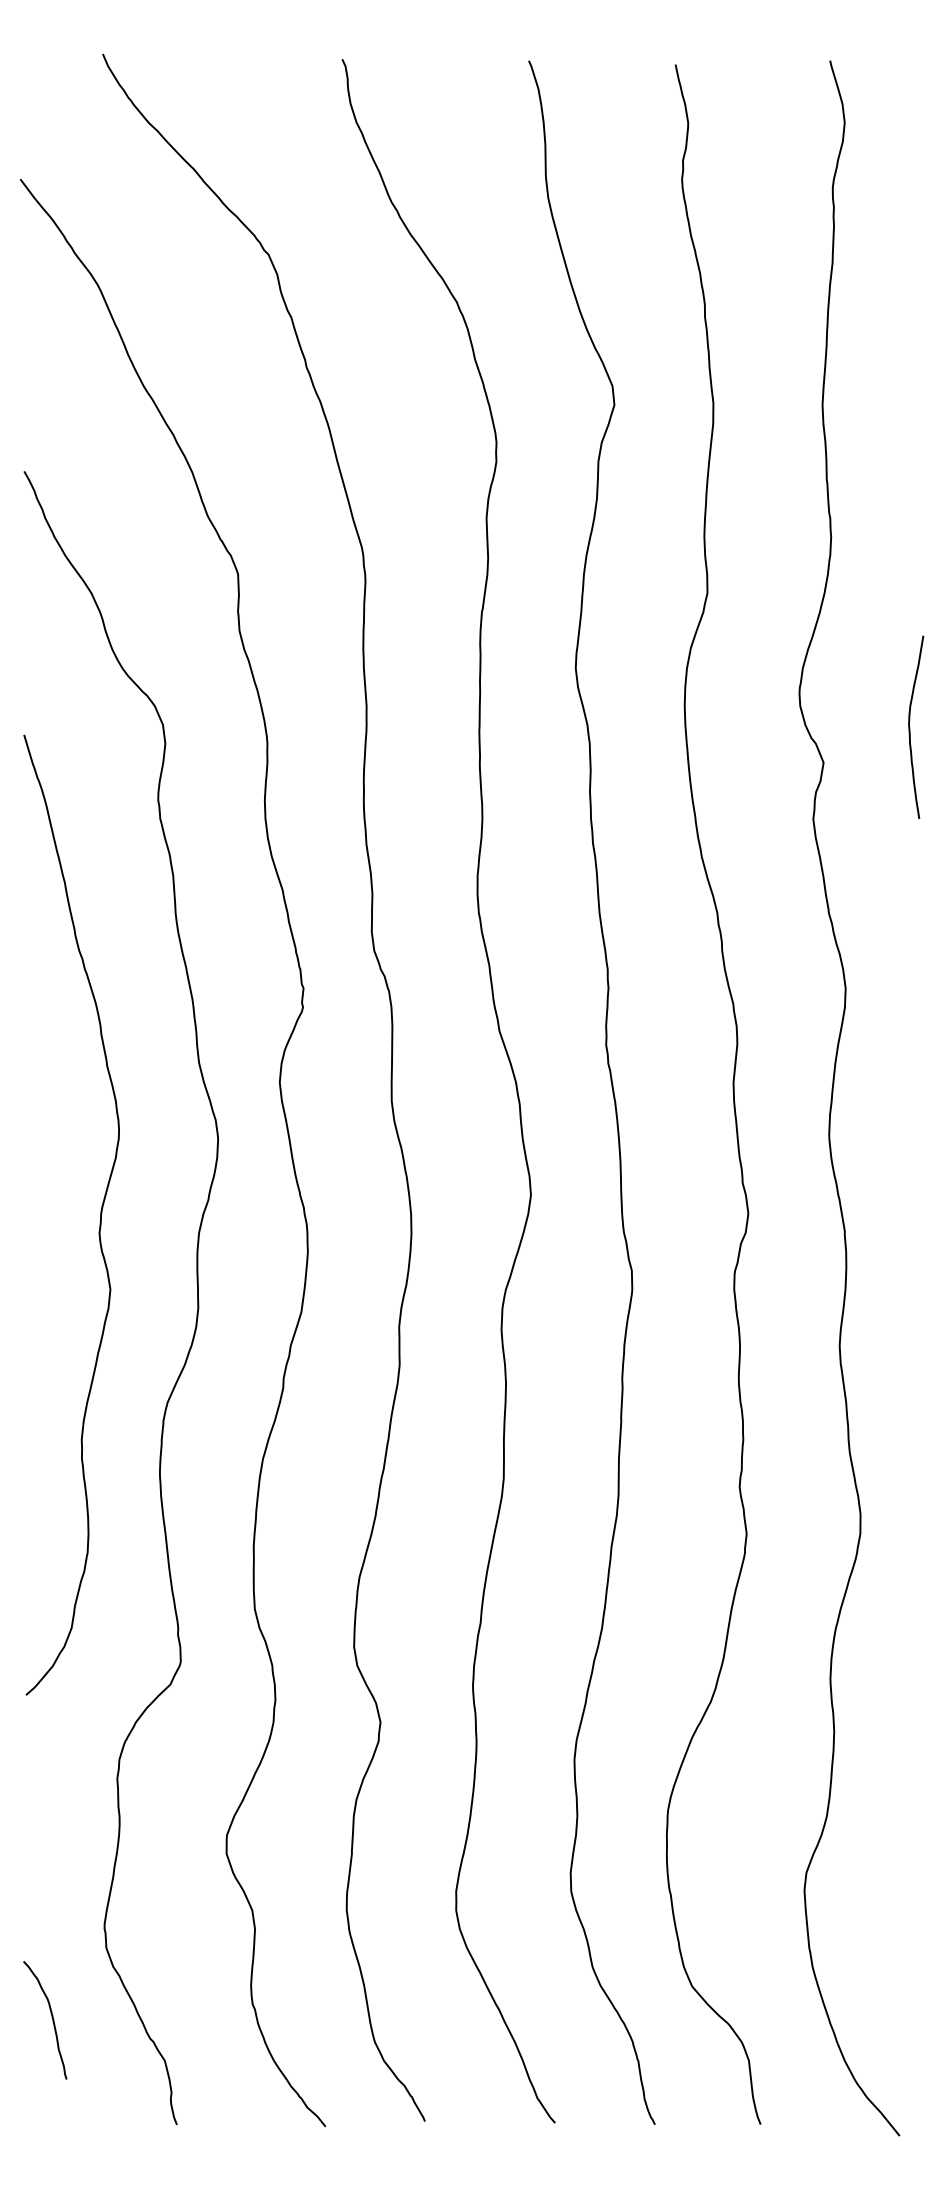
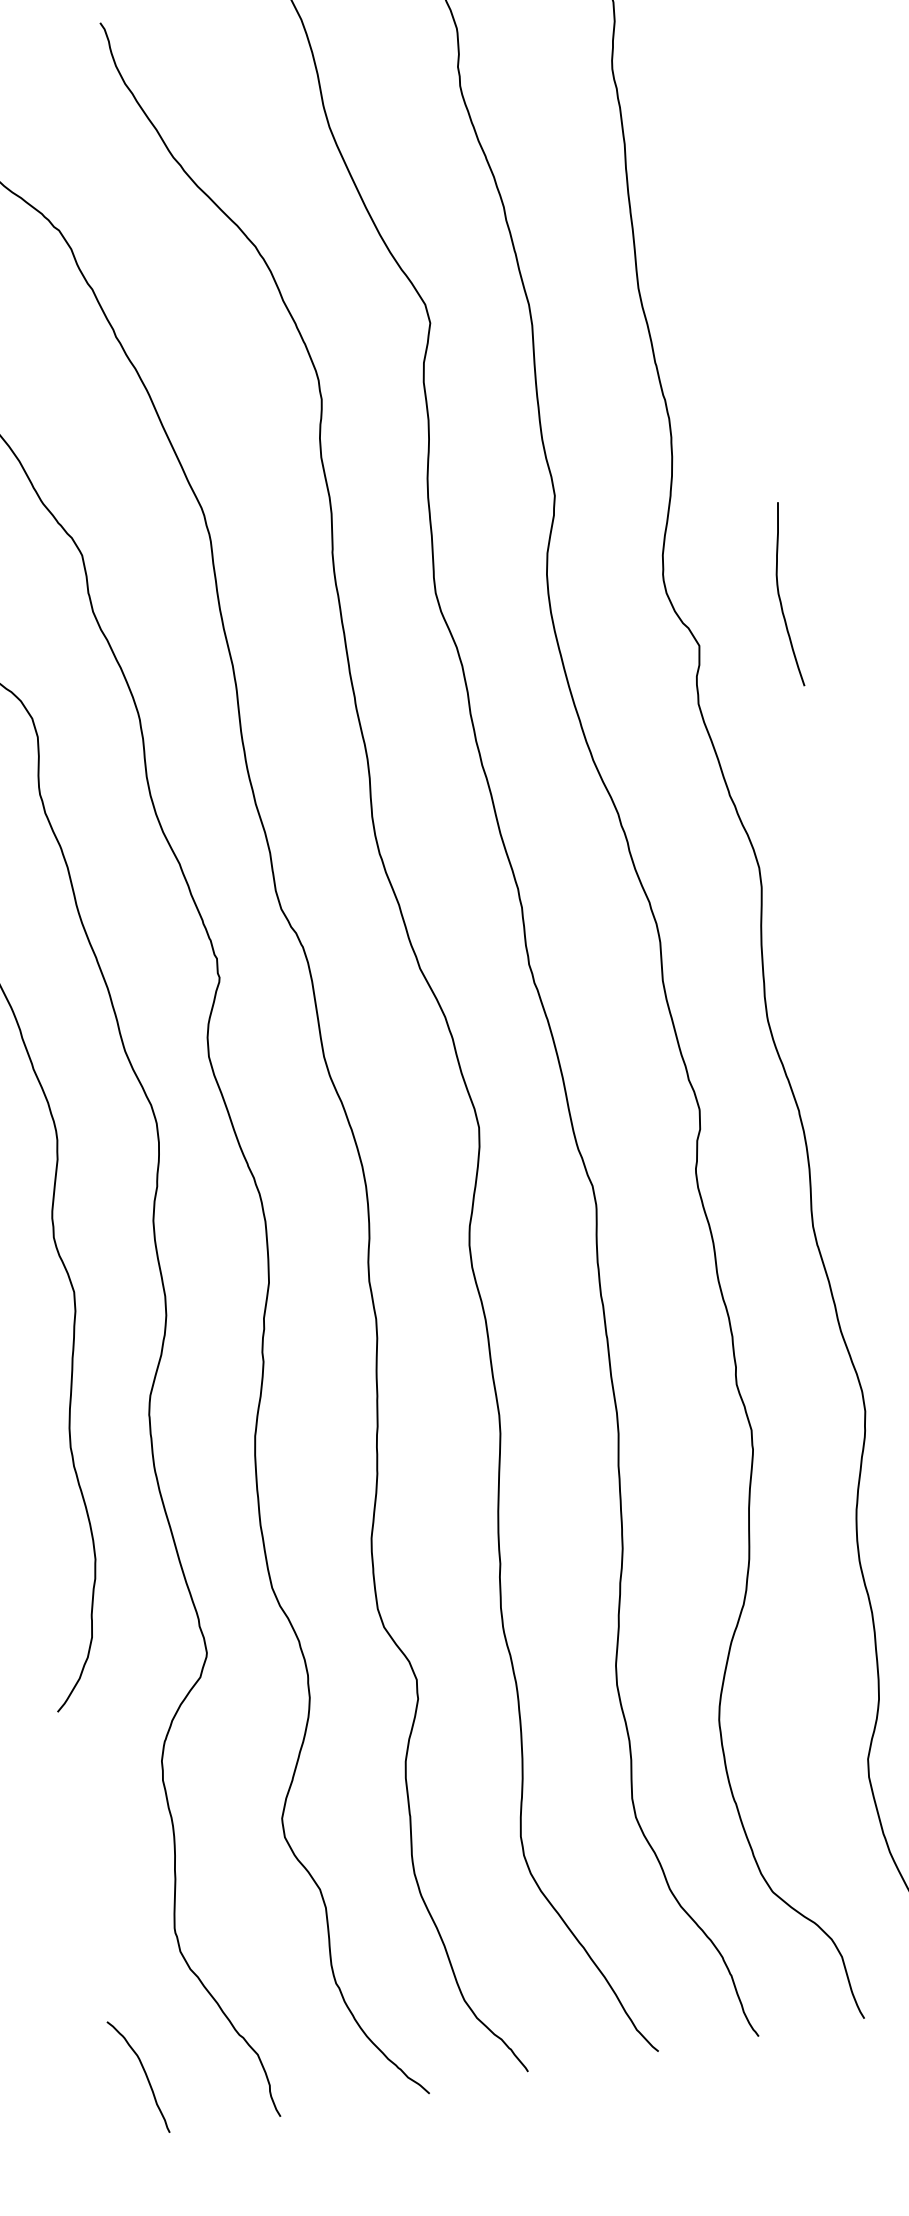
curve: (51, 2017) -> (144, 2073), moved

